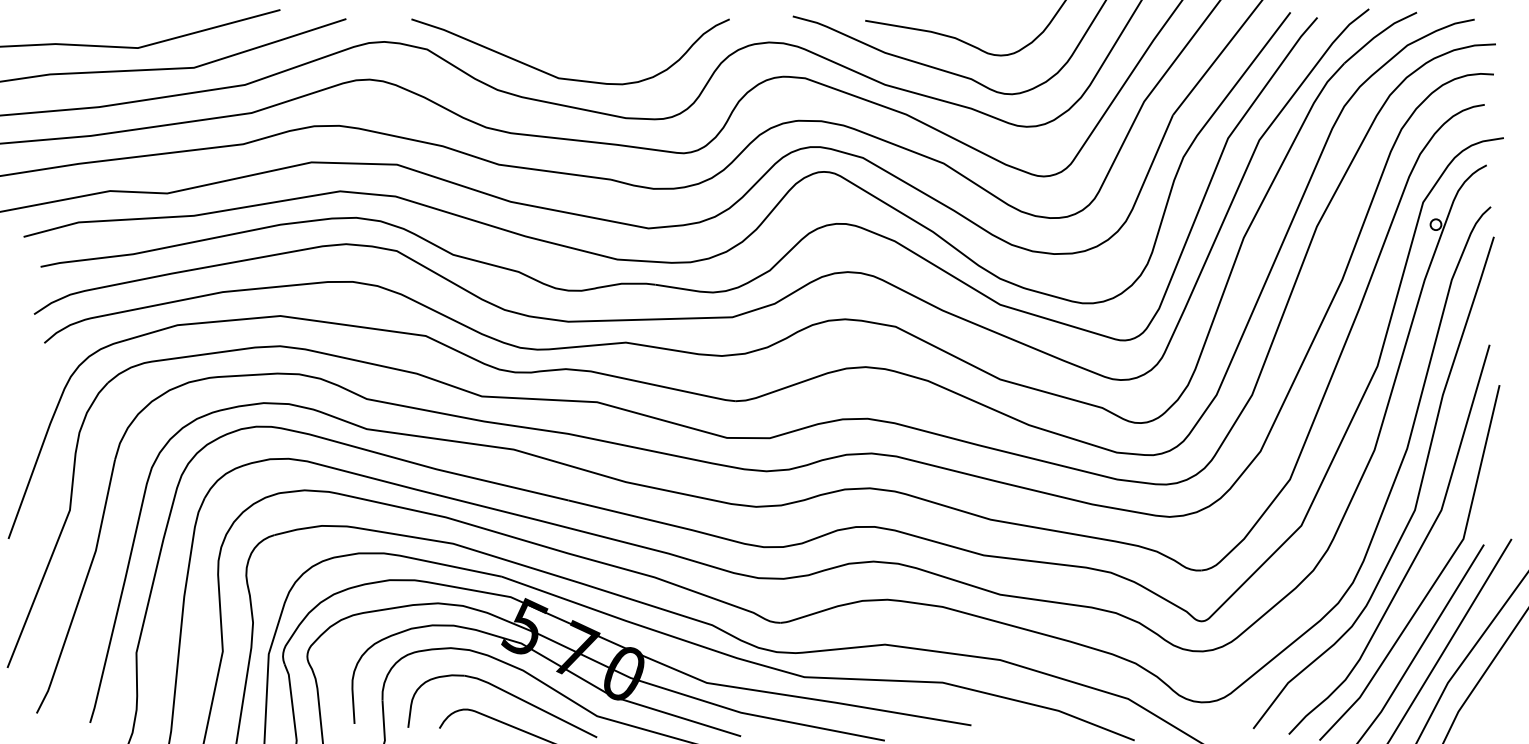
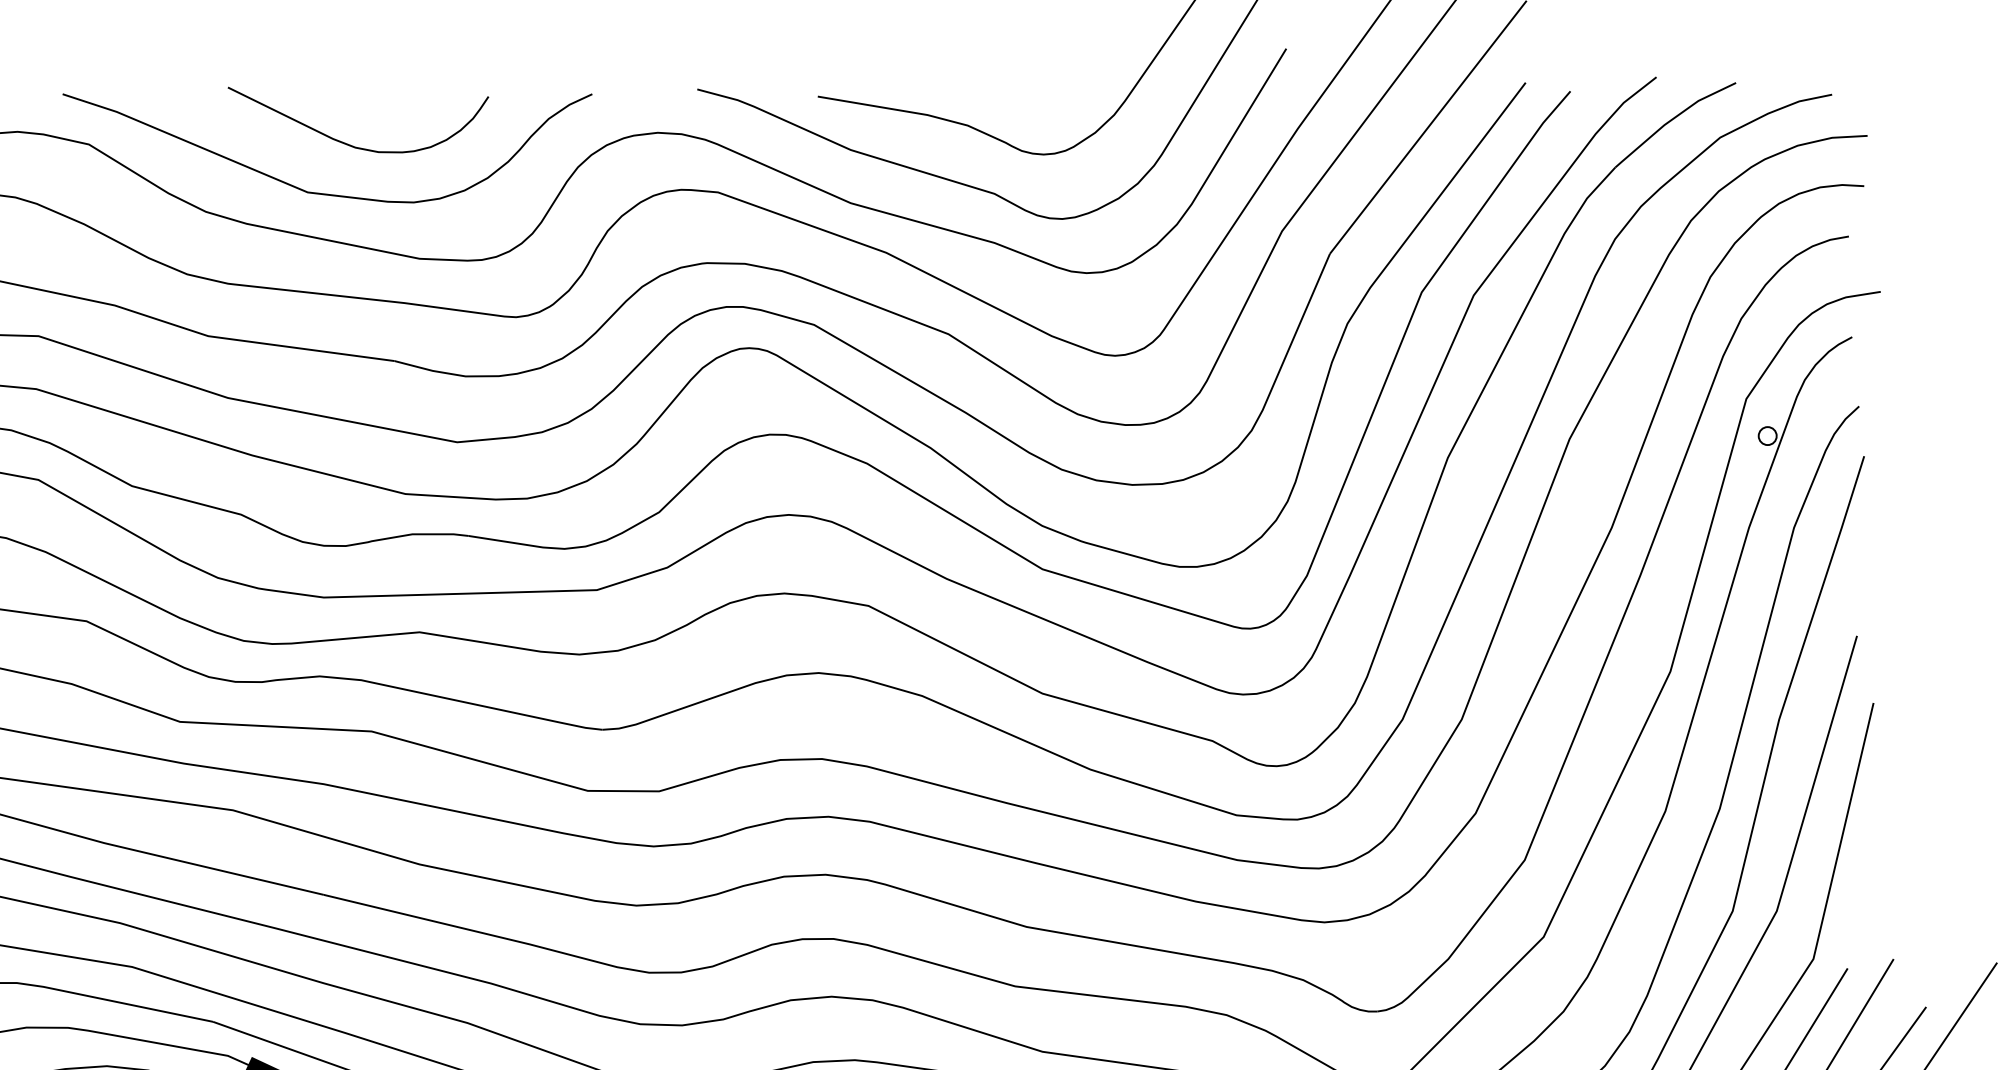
curve: (583, 48) -> (348, 142), added

